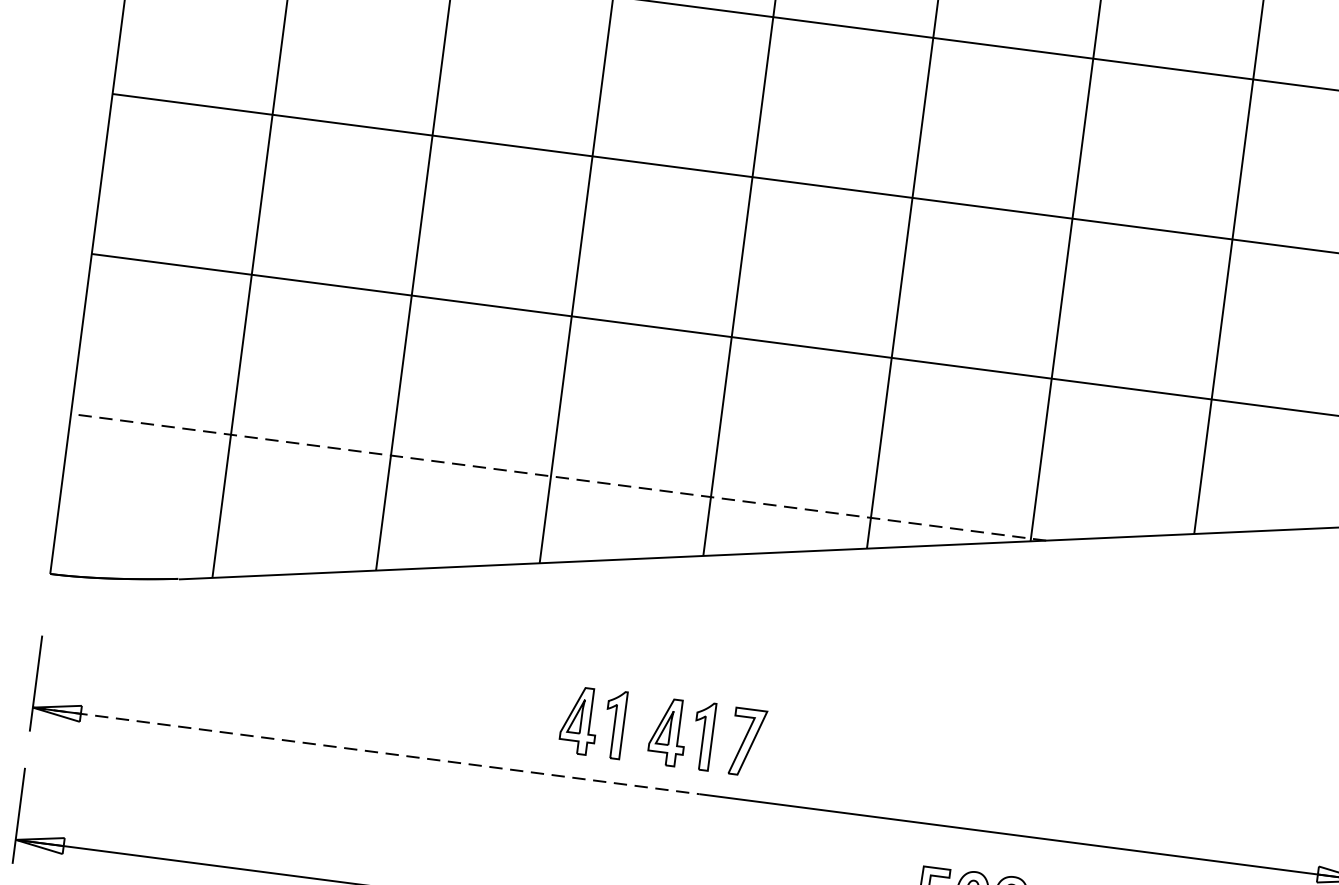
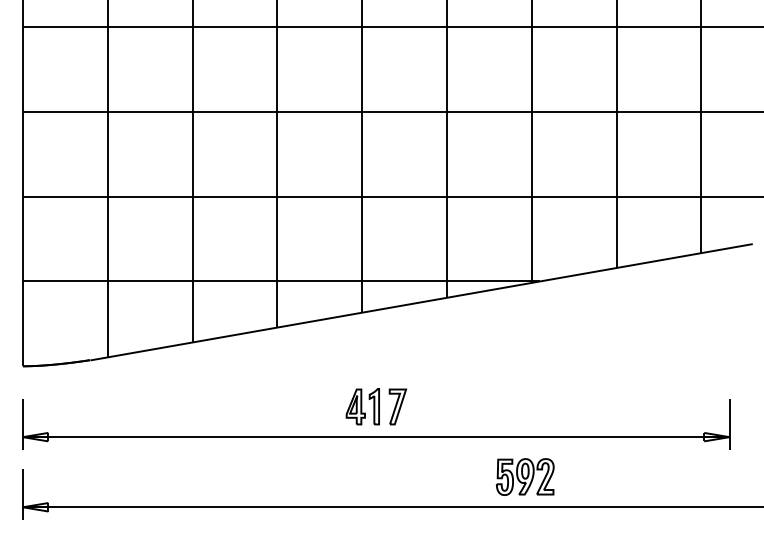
line: (558, 477) -> (281, 281), dashed -> solid
part: (592, 721) -> (315, 406), removed
line: (365, 751) -> (199, 437), dashed -> solid

